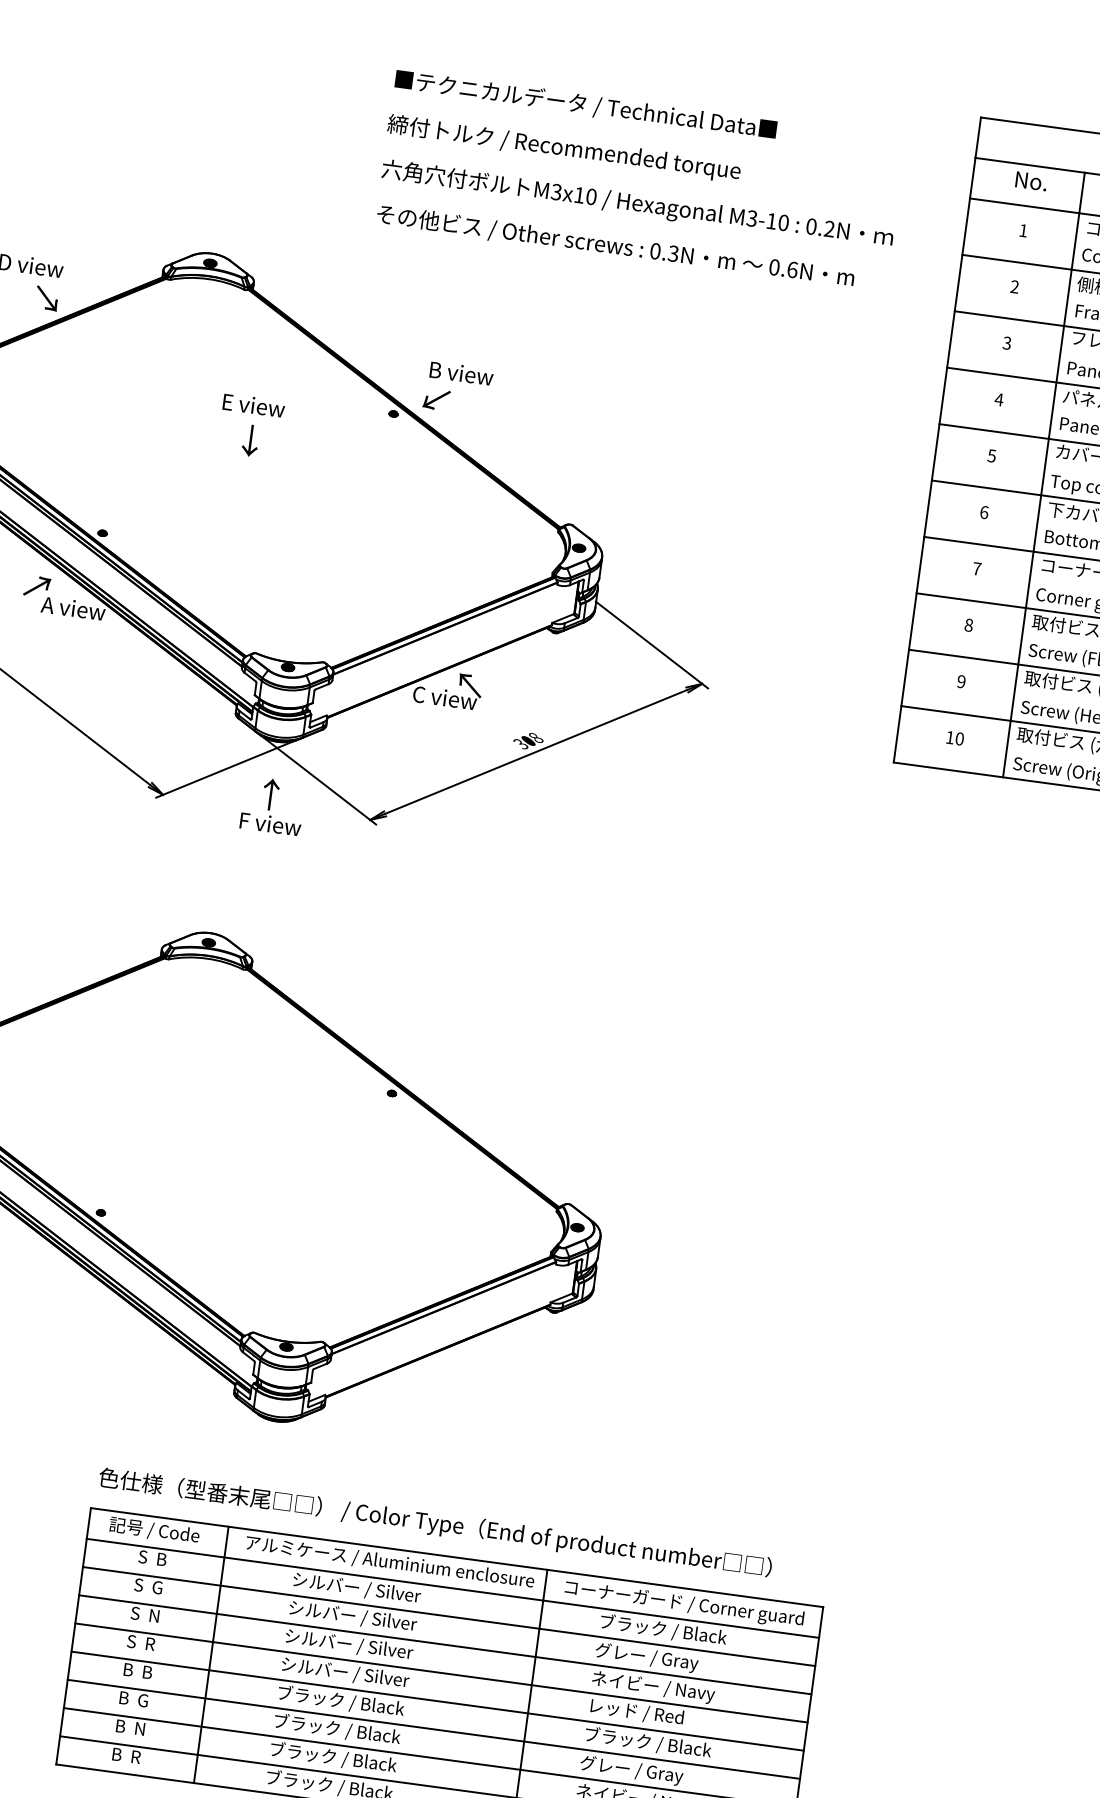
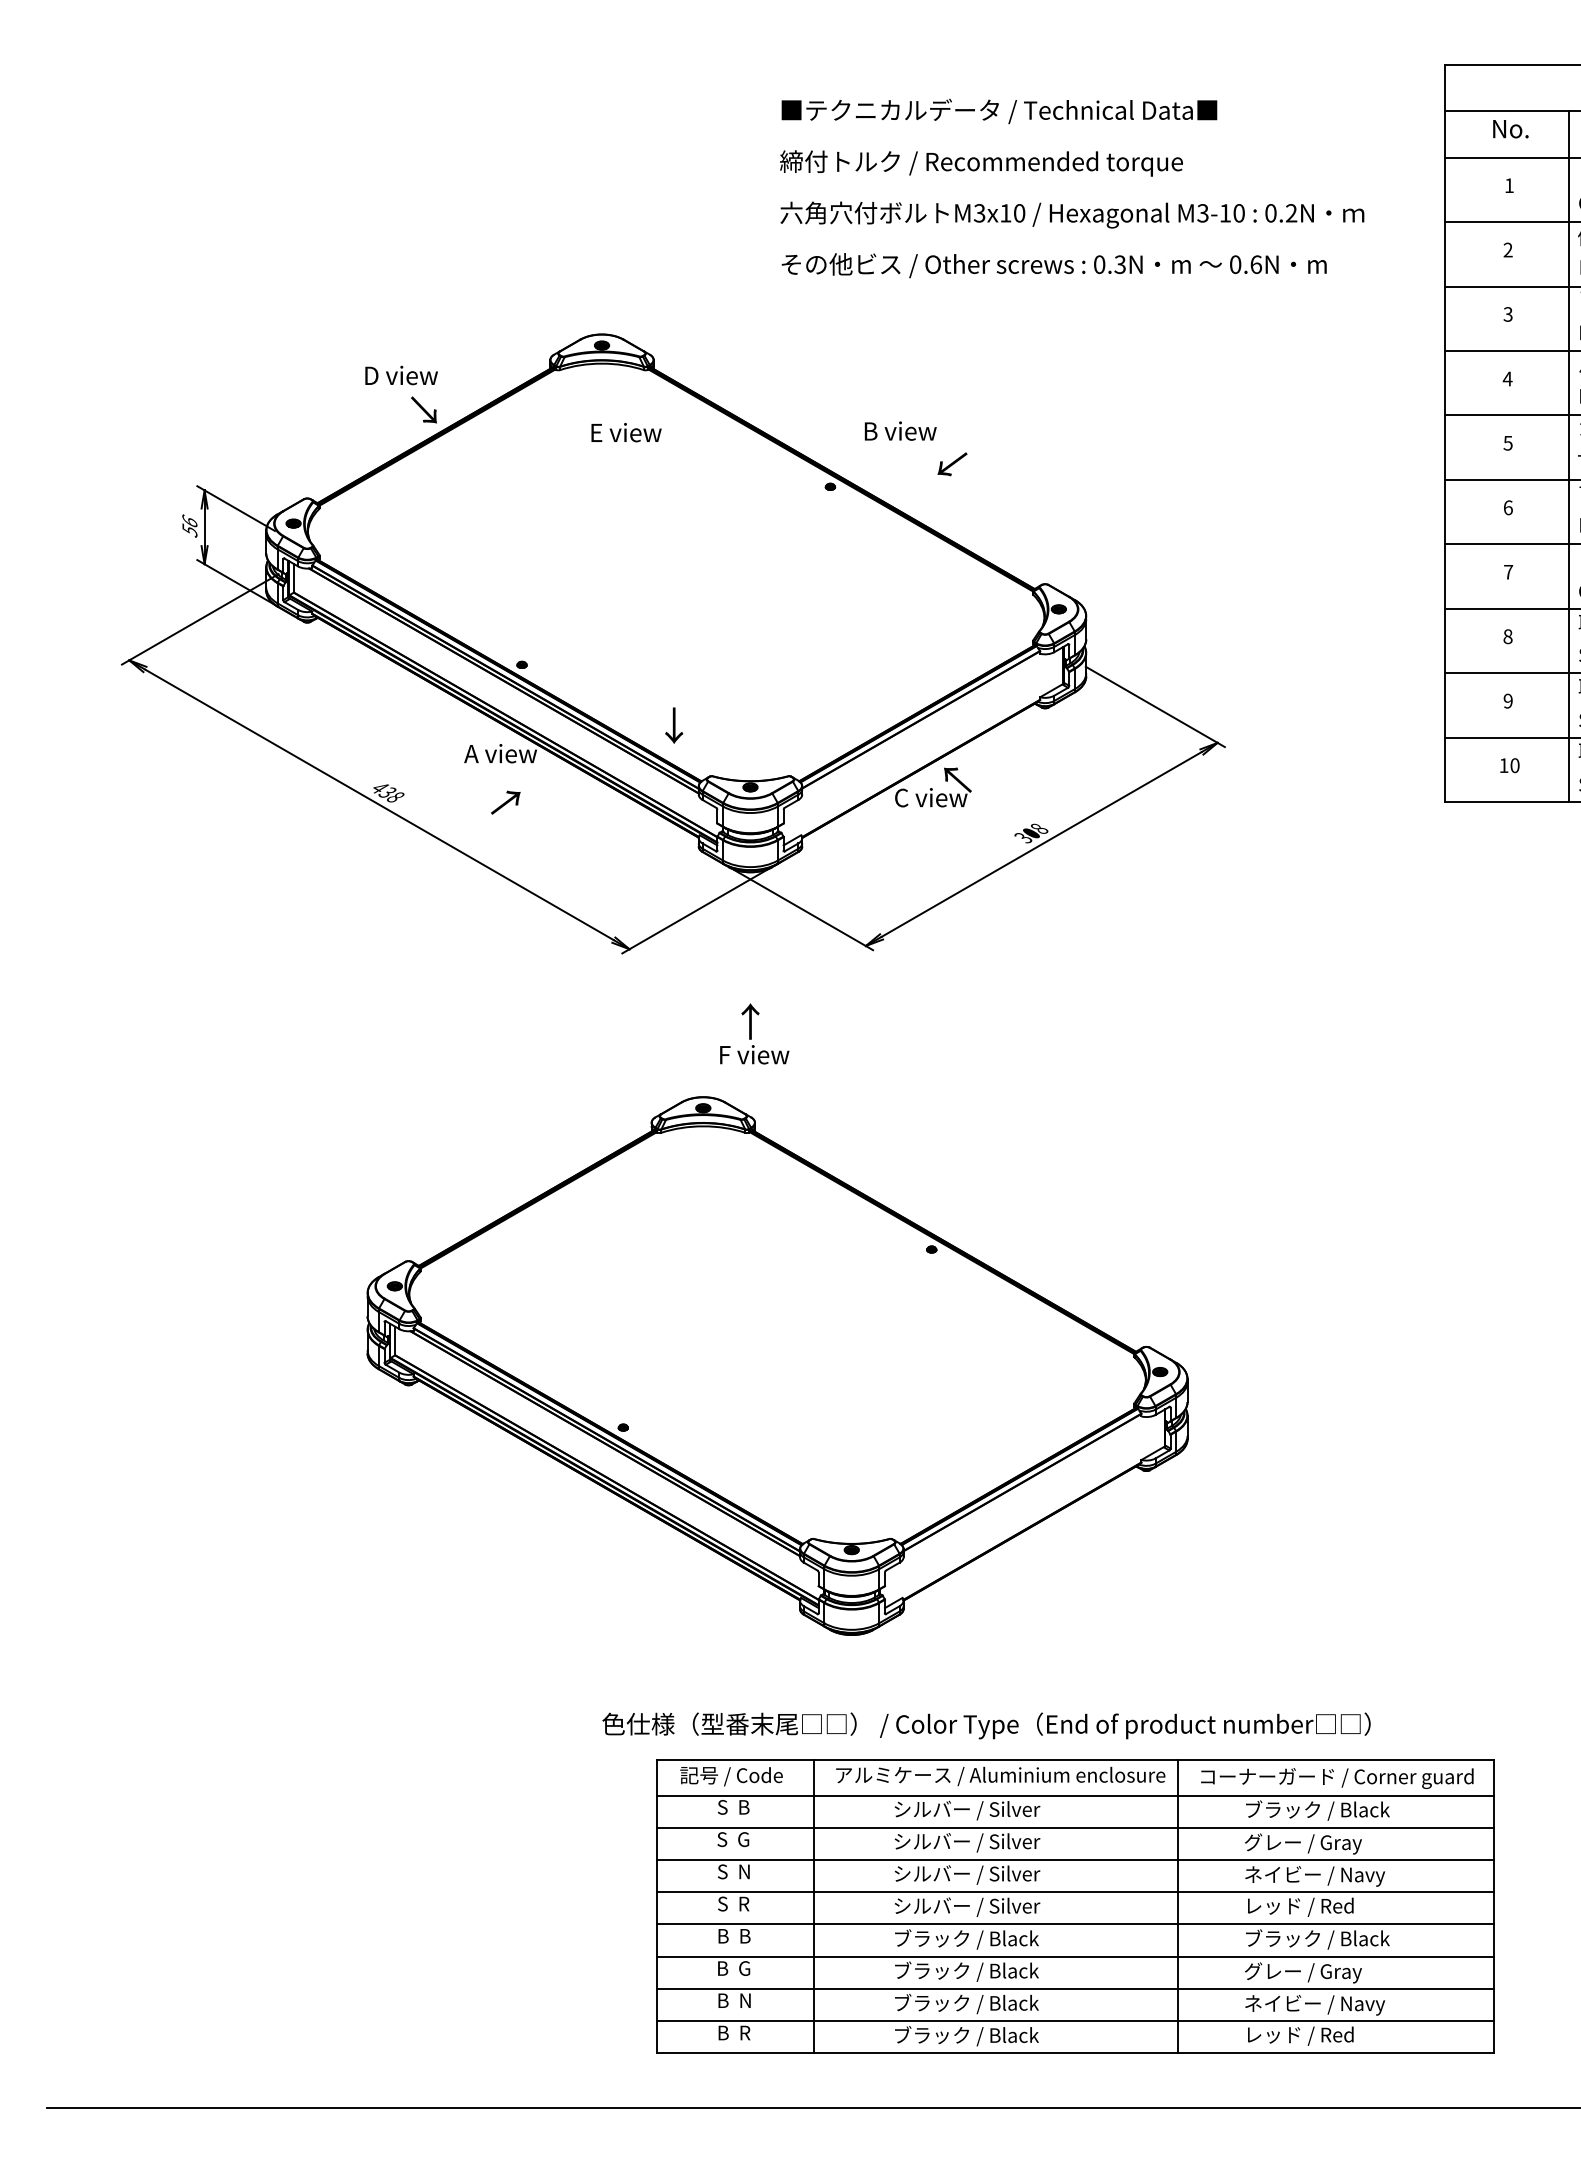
text: (436, 399) -> (952, 464), moved
text: (253, 405) -> (626, 432), moved
text: (251, 440) -> (674, 725), moved
text: (37, 586) -> (505, 802), moved
text: (272, 805) -> (754, 1033), moved
text: (435, 1523) -> (986, 1725), moved

